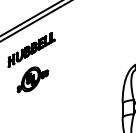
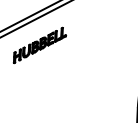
part: (32, 79) -> (39, 77), removed

